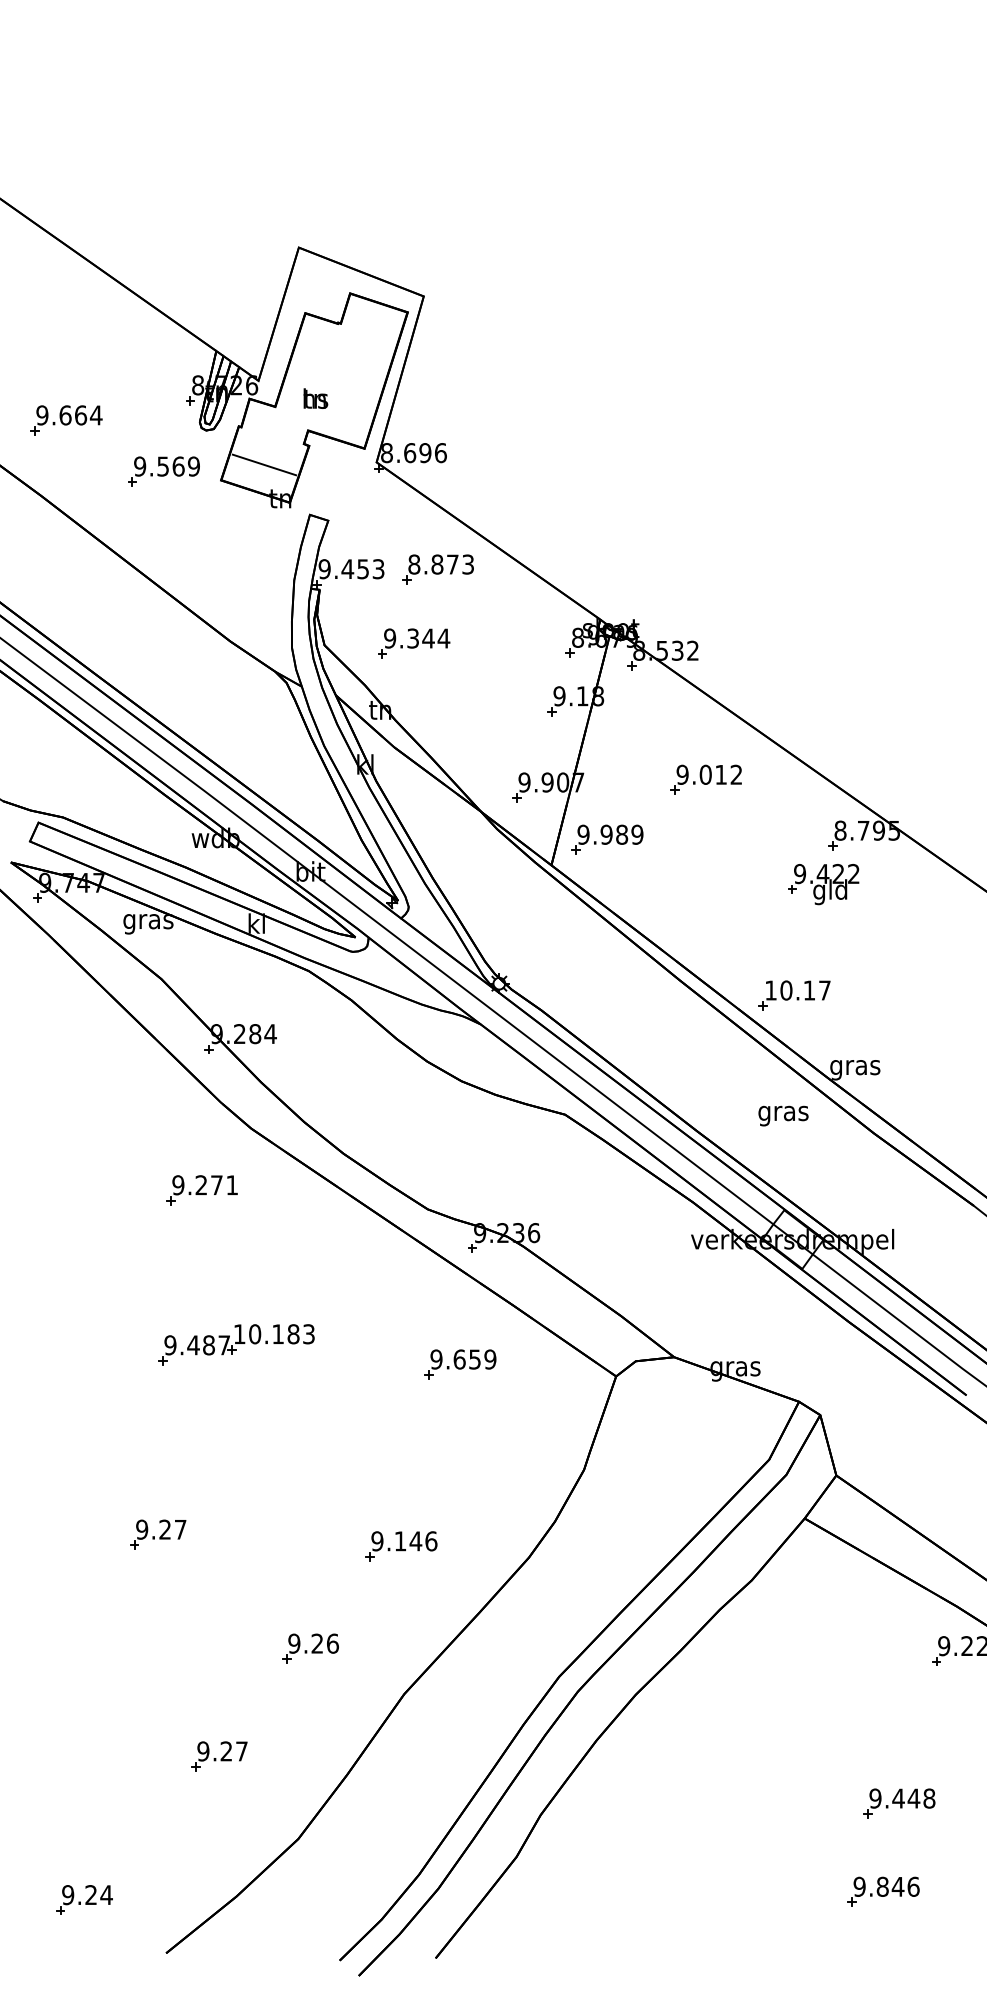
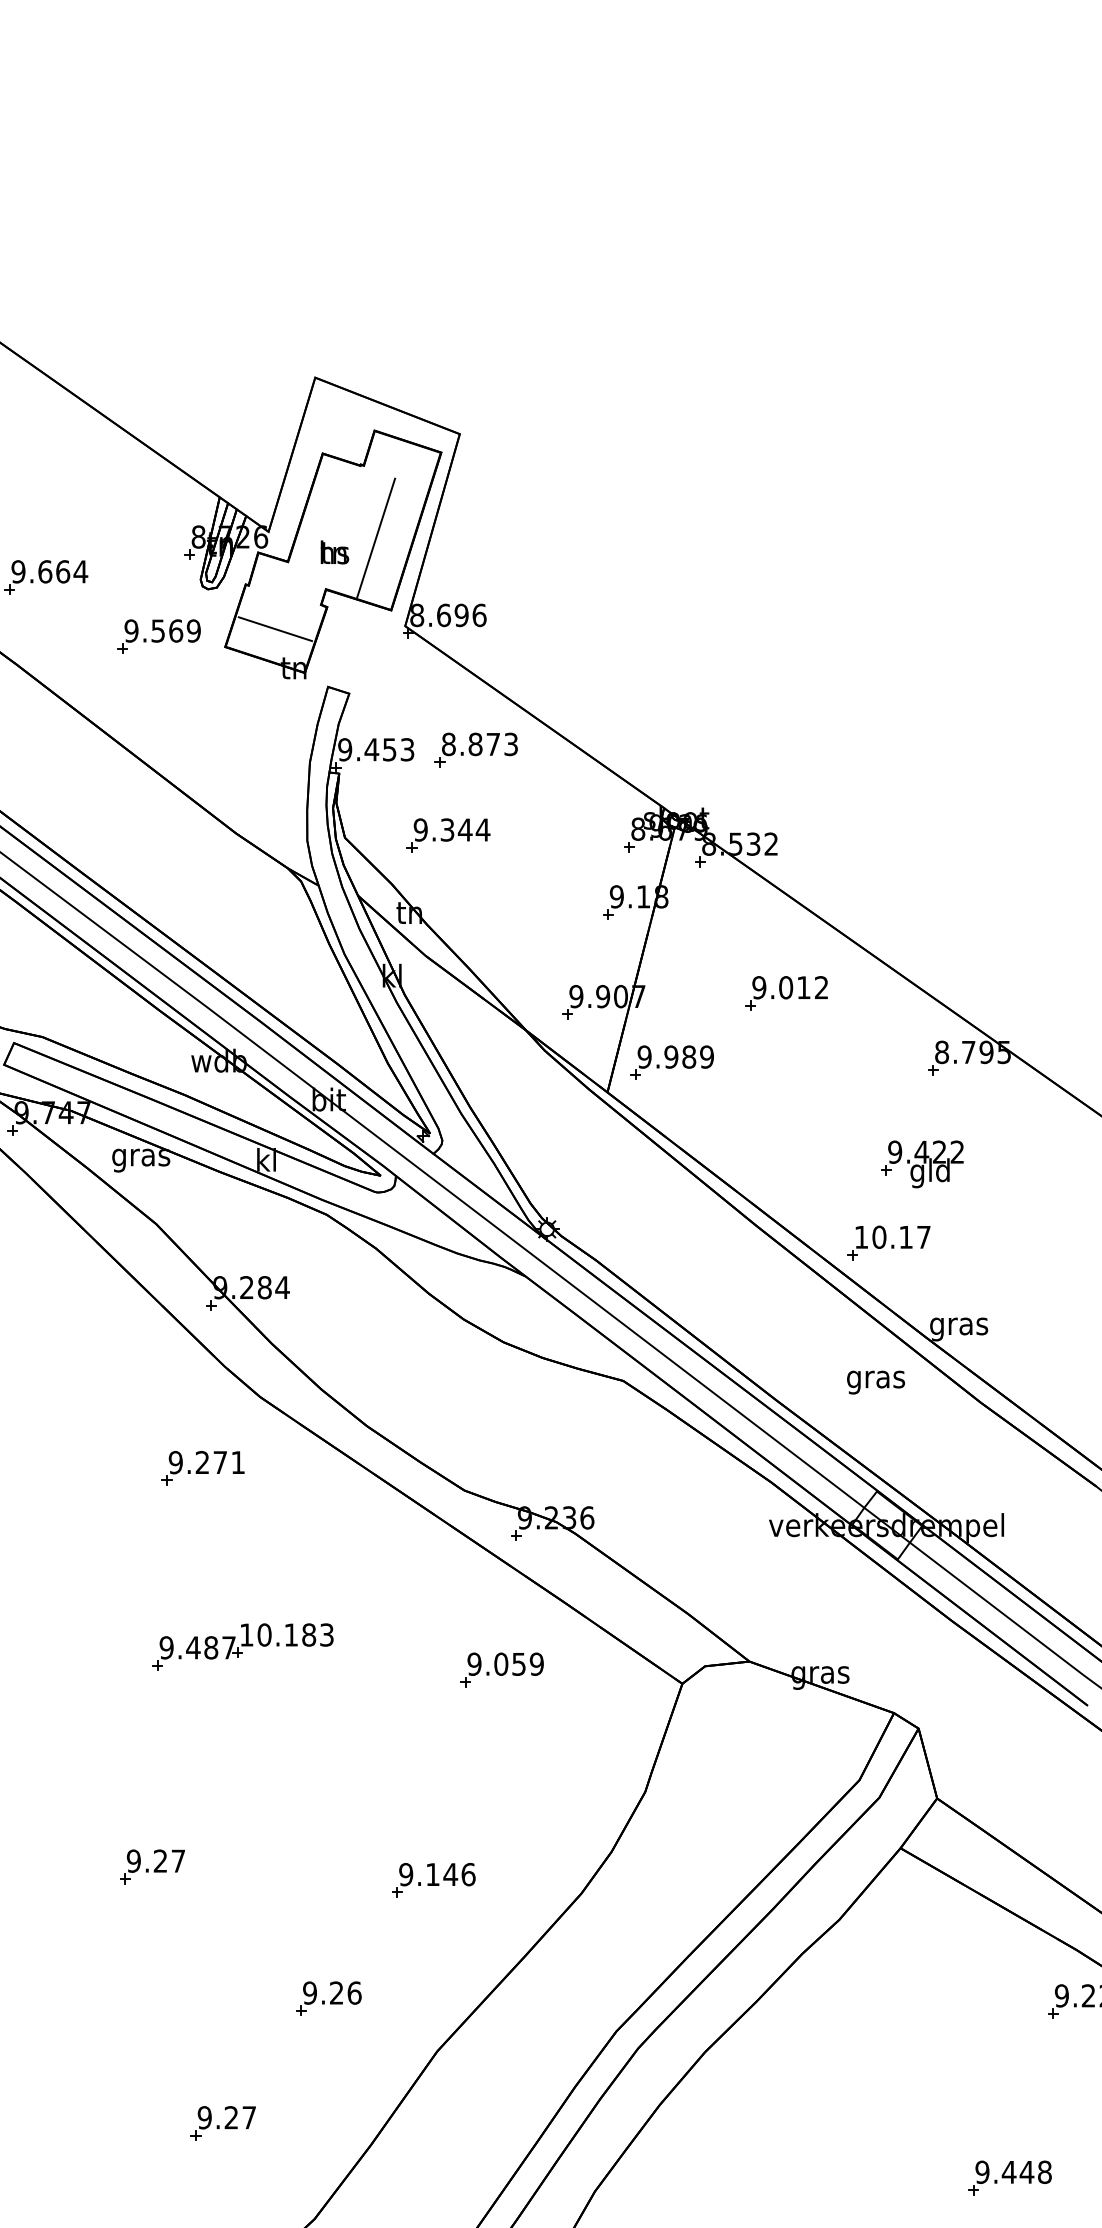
line: (351, 385) -> (376, 537), added
part: (823, 884) -> (922, 1164), moved
text: (459, 1359) -> (501, 1664), 9.659 -> 9.059

